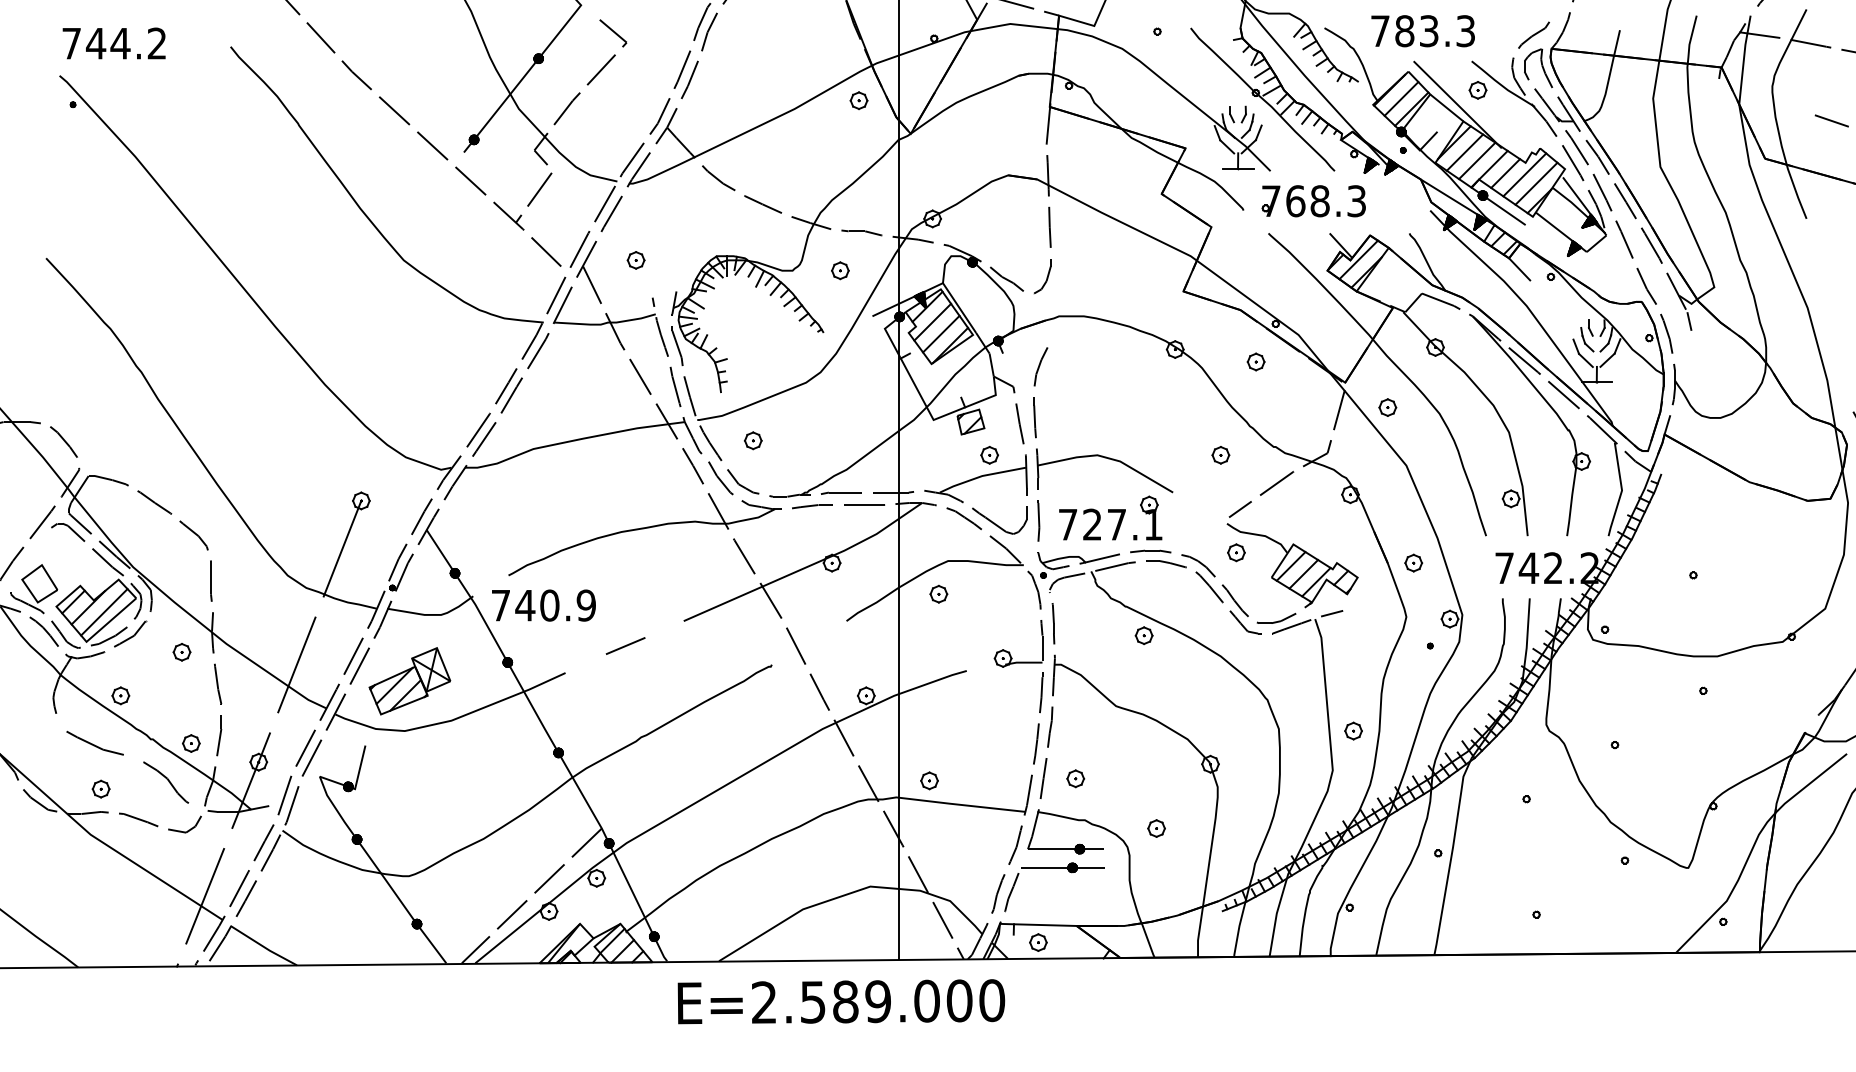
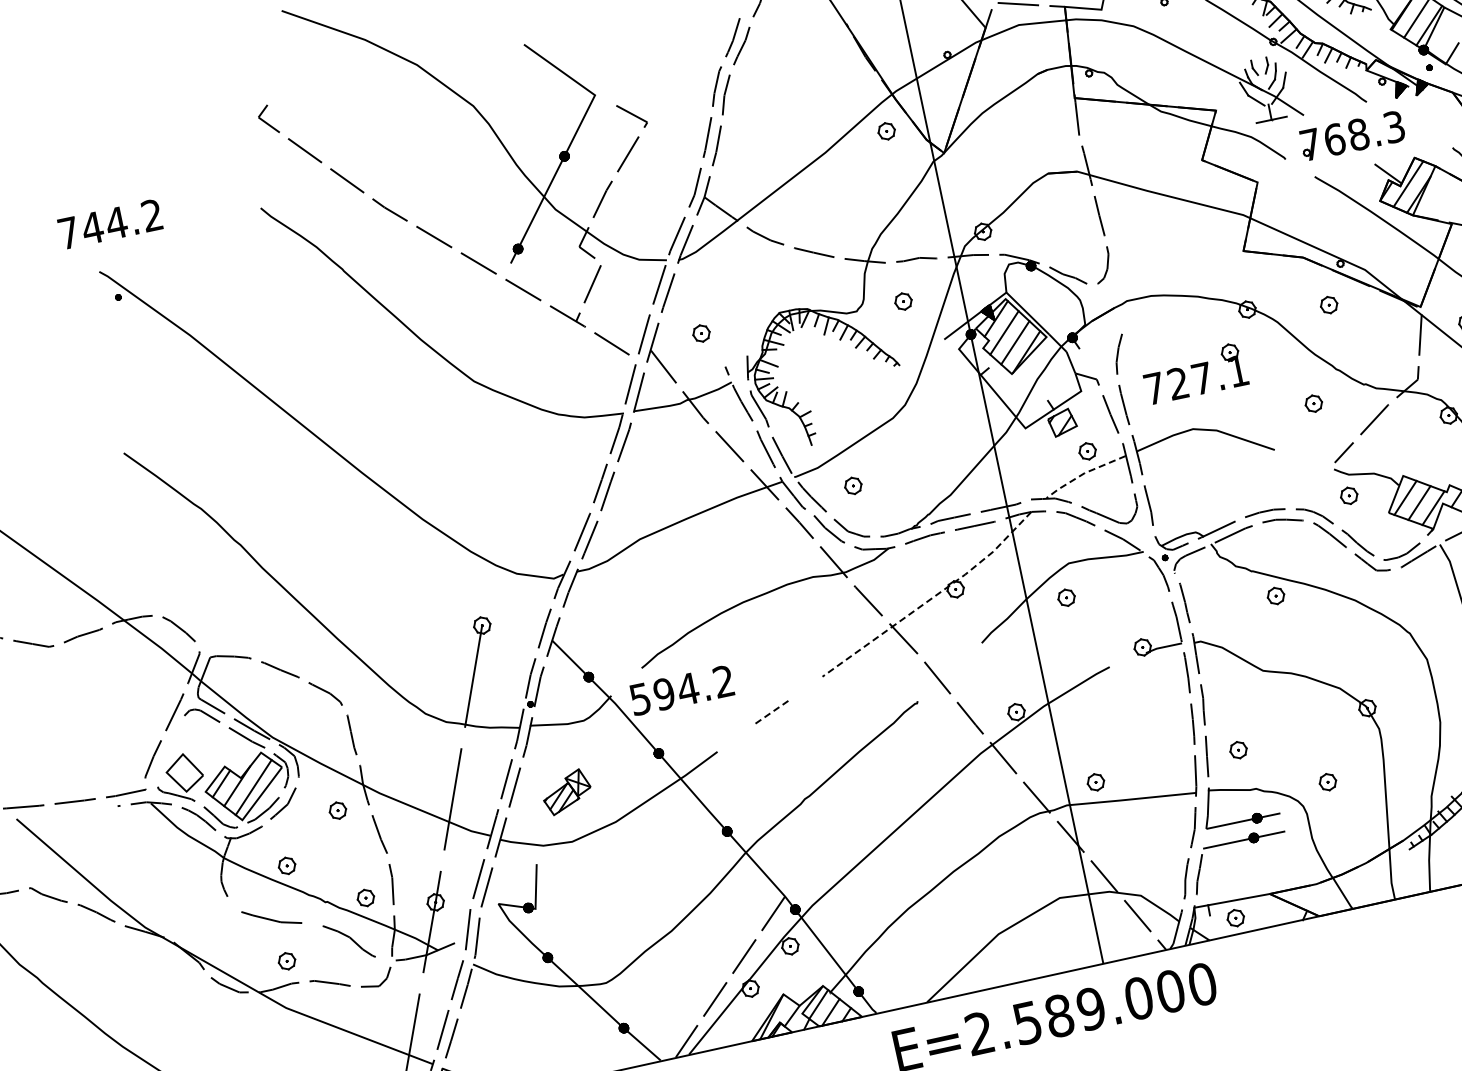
text: (113, 43) -> (109, 224), moved
line: (981, 476) -> (1084, 473), solid -> dashed
part: (1110, 517) -> (1194, 372), moved
line: (807, 567) -> (932, 598), solid -> dashed
text: (543, 605) -> (682, 690), 740.9 -> 594.2
line: (625, 646) -> (770, 713), solid -> dashed
part: (409, 681) -> (566, 792), size x0.6

